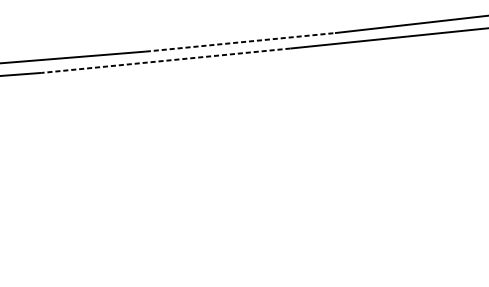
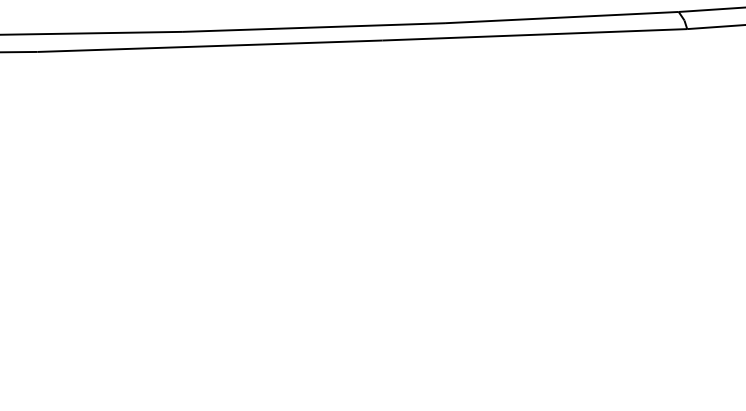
line: (240, 42) -> (314, 27), dashed -> solid
line: (165, 60) -> (209, 46), dashed -> solid

